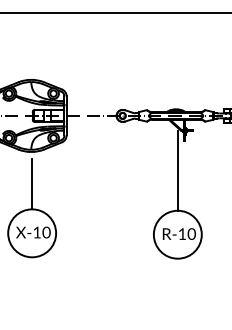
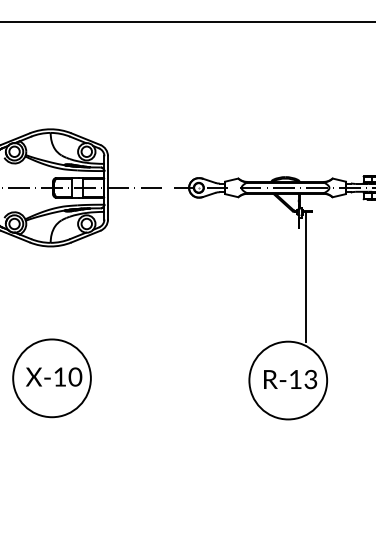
line: (177, 170) -> (305, 276), moved
line: (32, 184) -> (52, 299), removed
text: (191, 233) -> (310, 378), R-10 -> R-13

